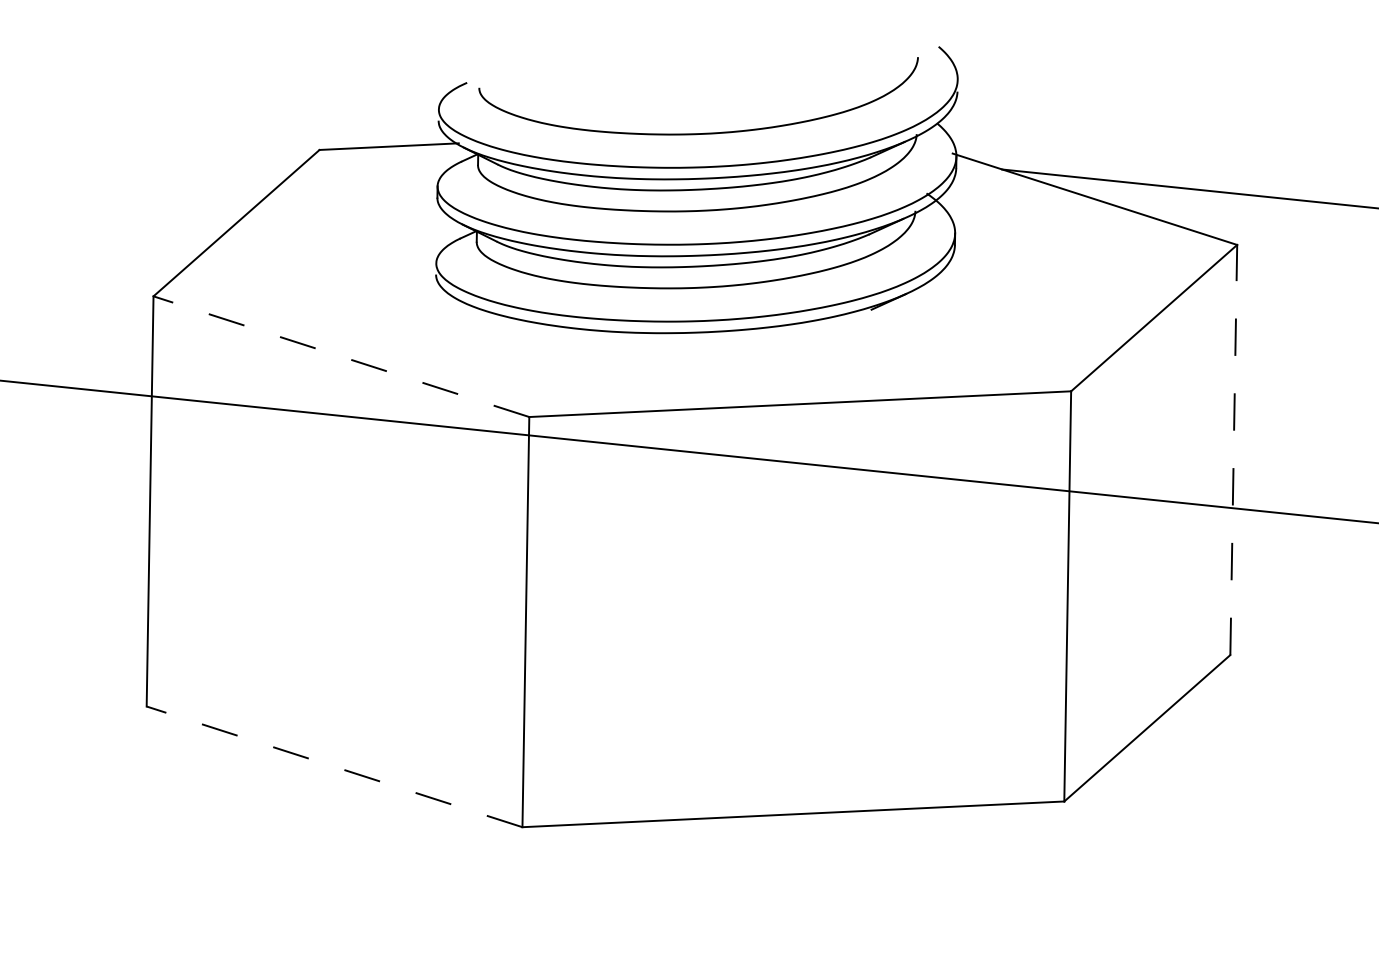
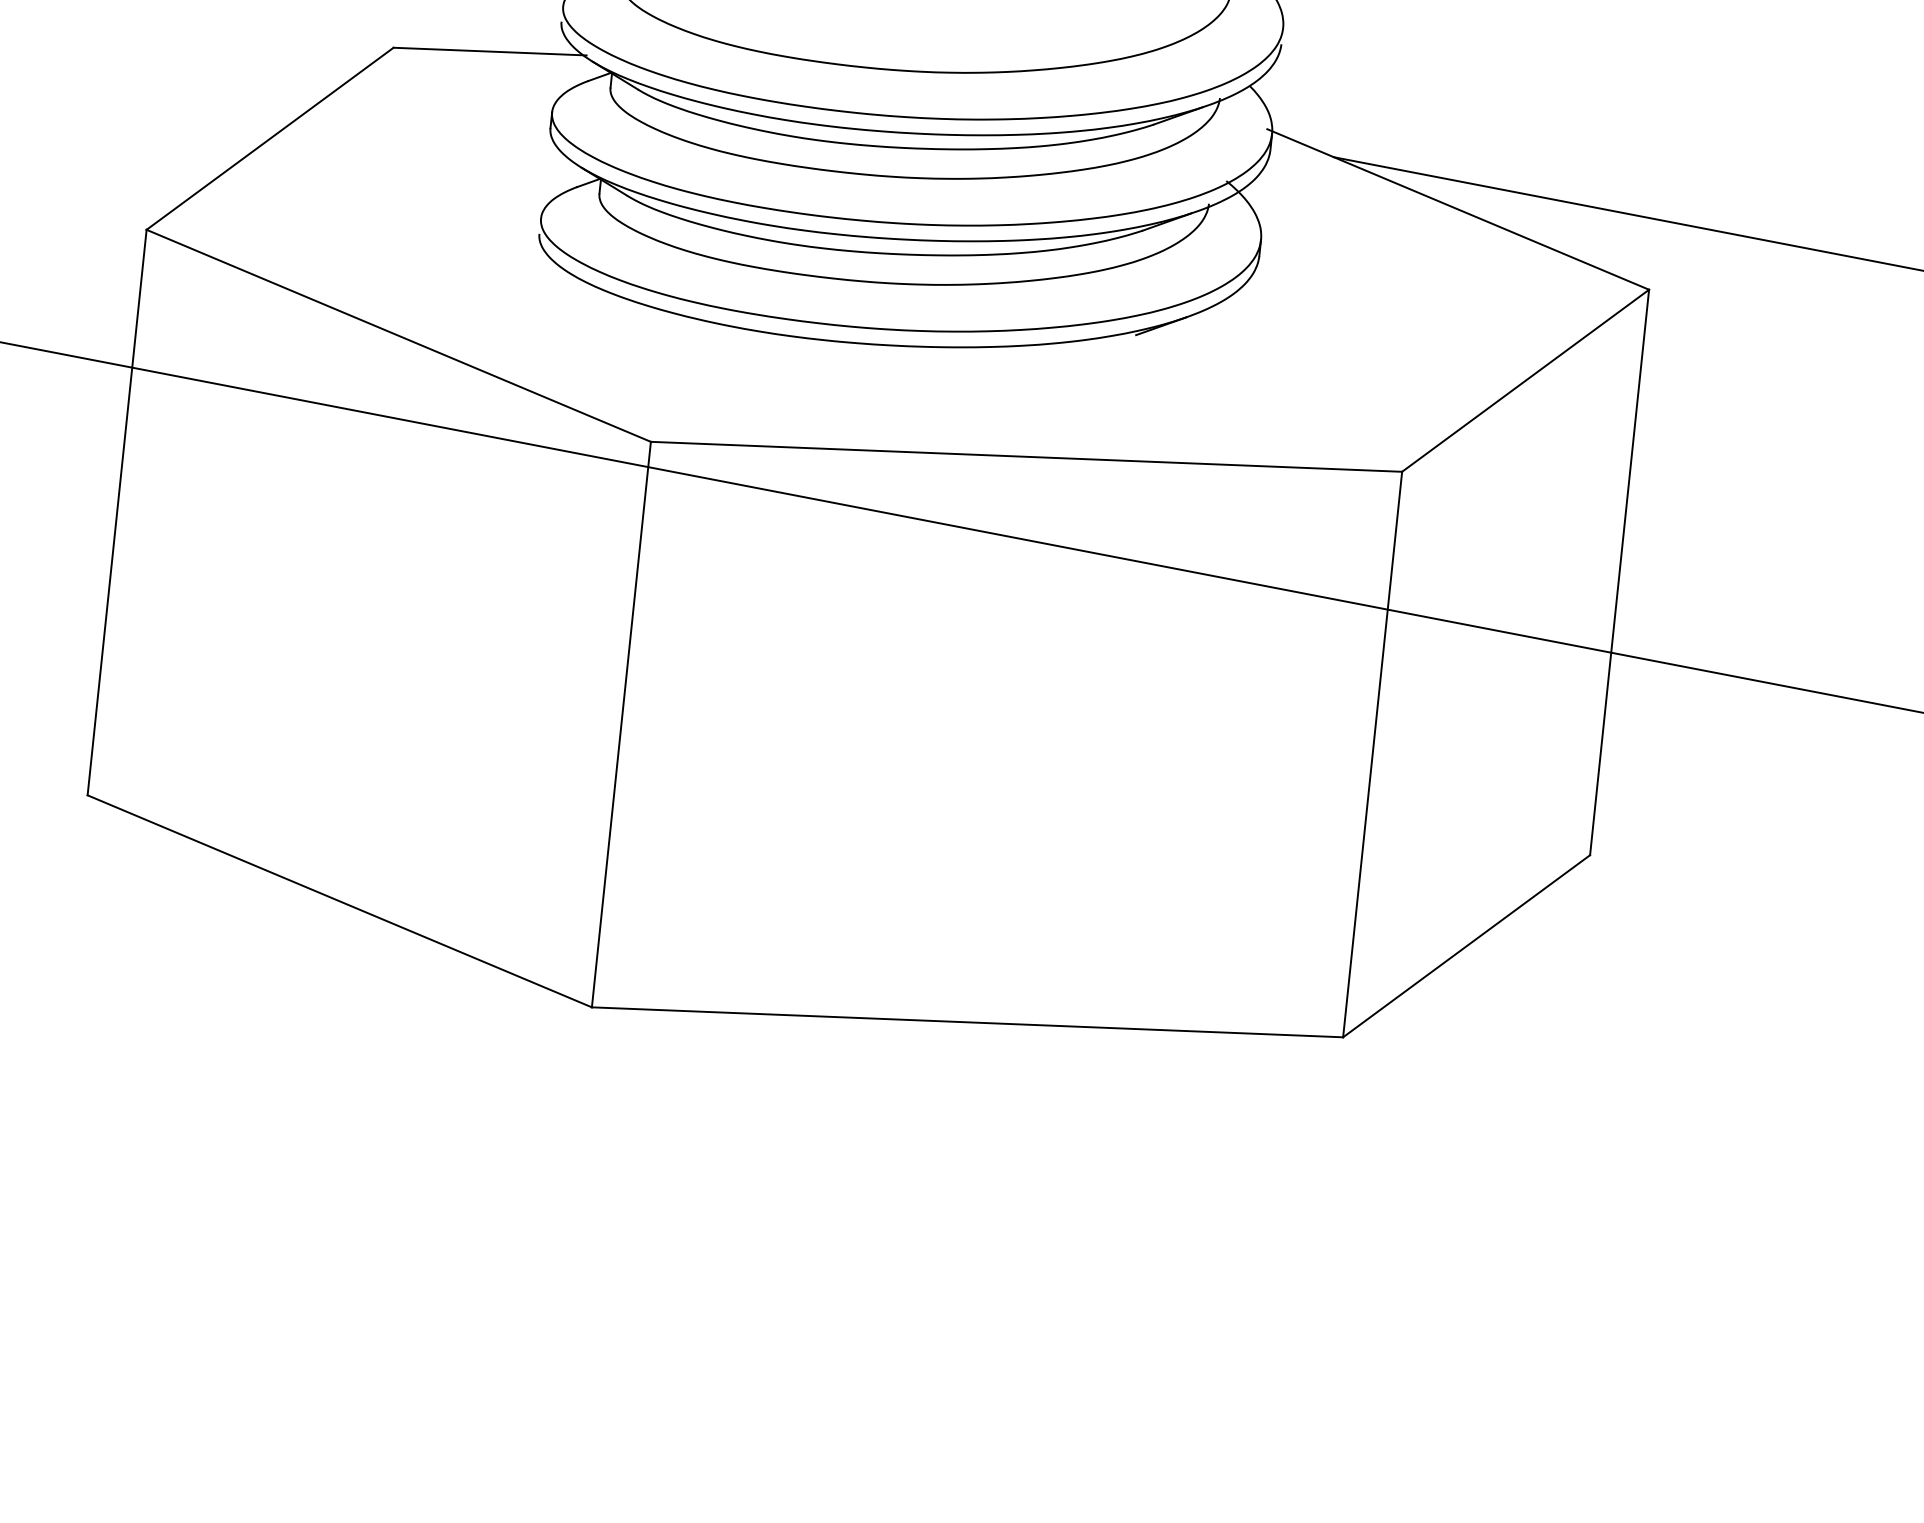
line: (341, 356) -> (398, 335), dashed -> solid
line: (1233, 449) -> (1619, 571), dashed -> solid
line: (334, 766) -> (339, 901), dashed -> solid

